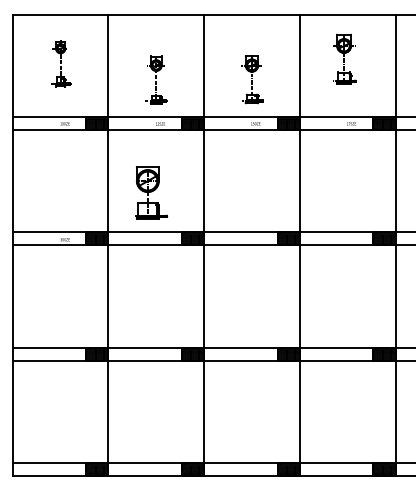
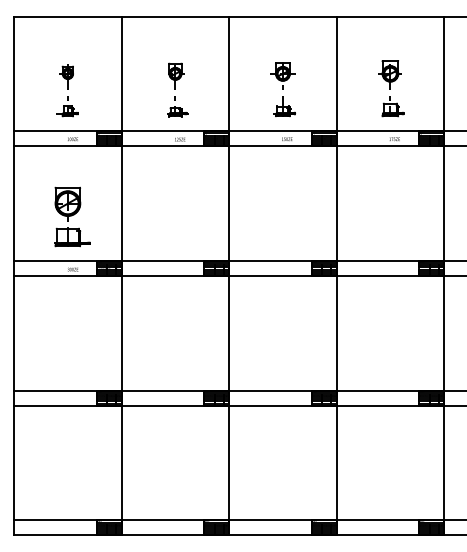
part: (345, 59) -> (391, 88), moved
part: (60, 63) -> (67, 90), moved
part: (151, 192) -> (72, 216), moved

